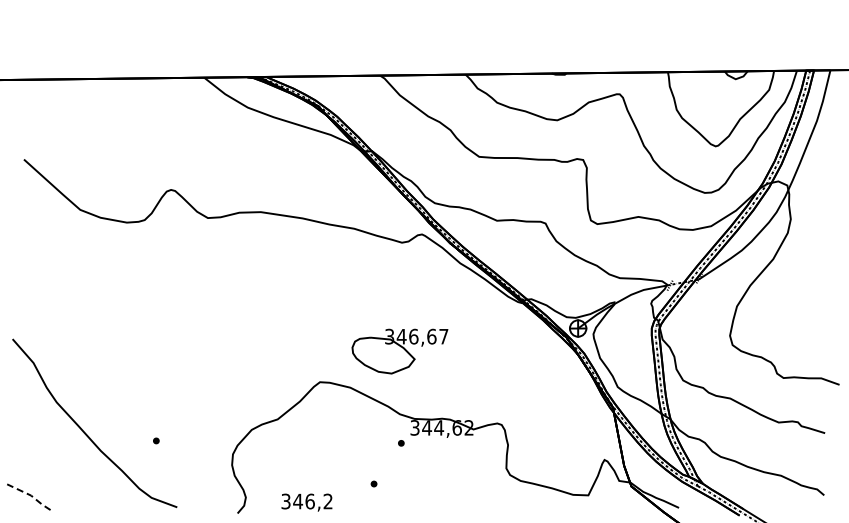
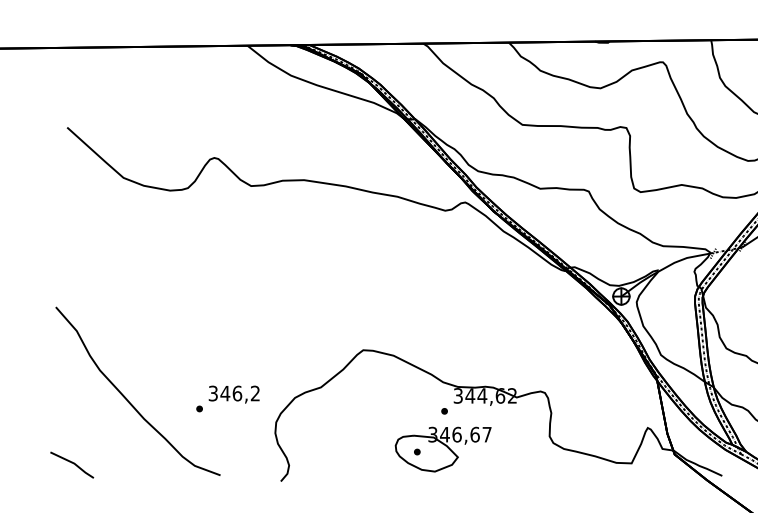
part: (399, 351) -> (442, 449), moved
line: (31, 495) -> (74, 463), dashed -> solid
text: (306, 502) -> (233, 394), moved

